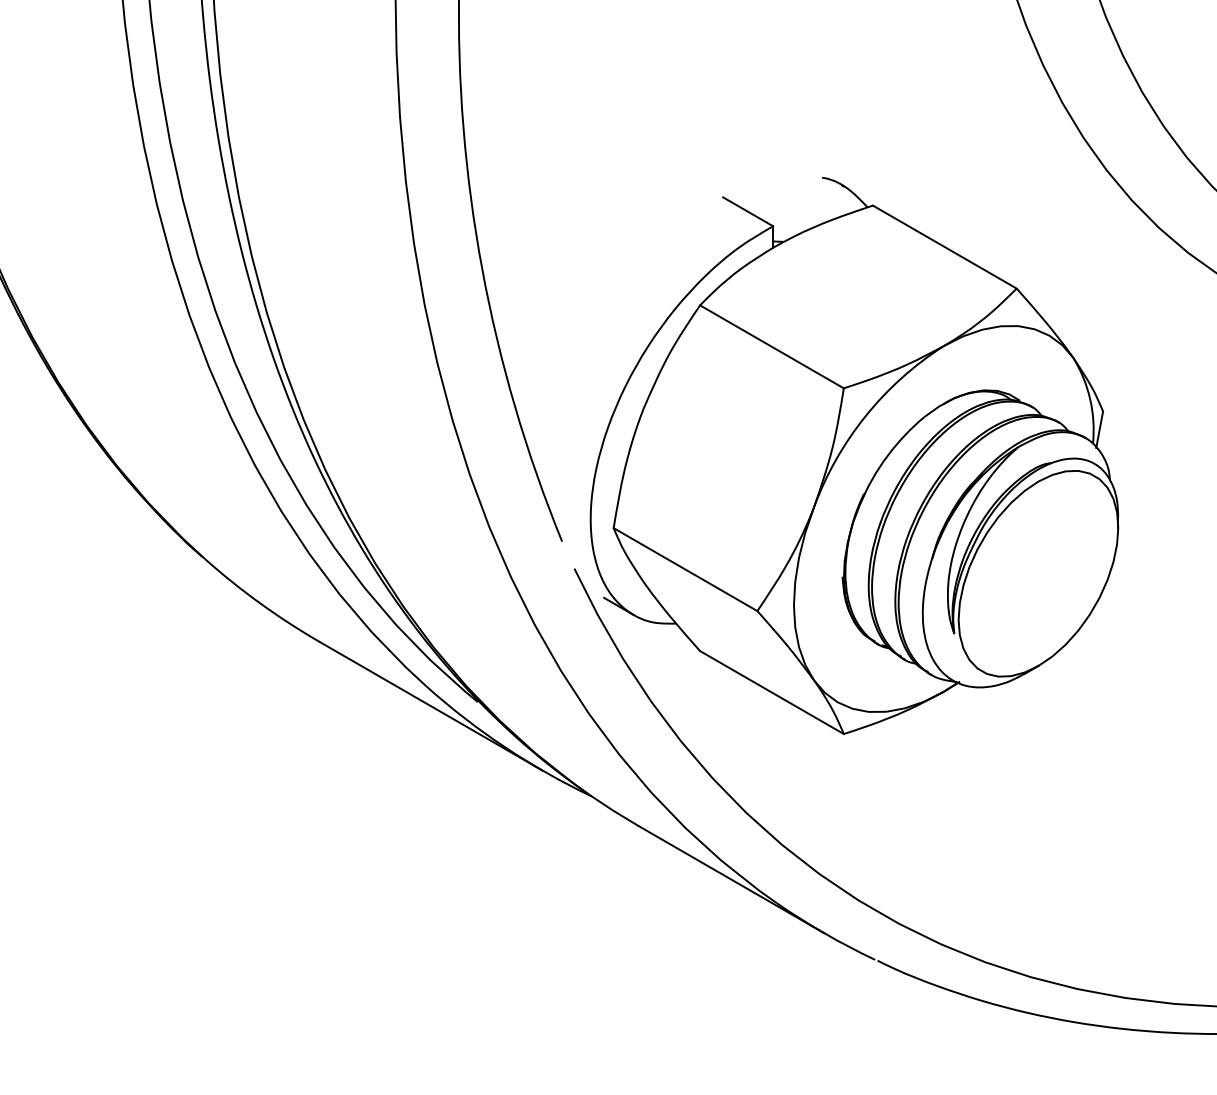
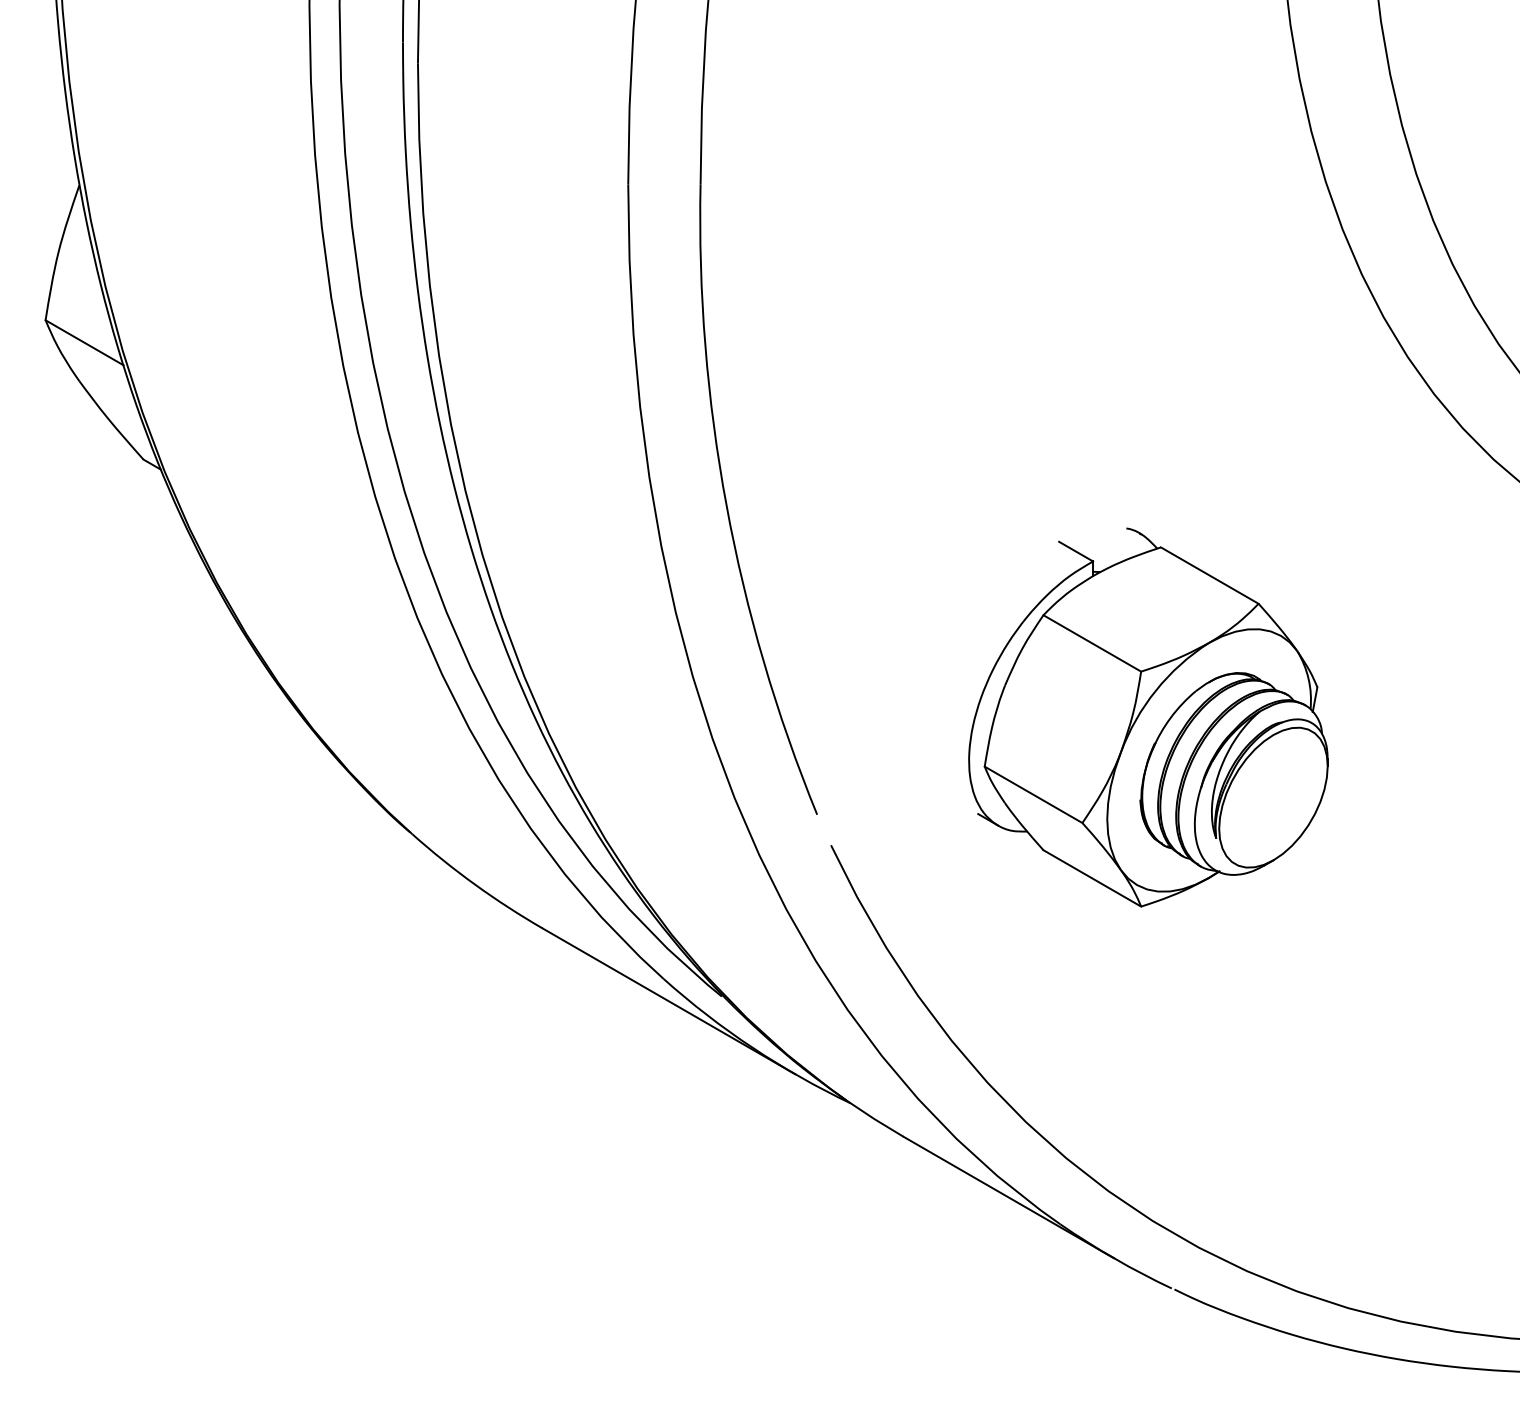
part: (854, 455) -> (1148, 717), size x0.6

